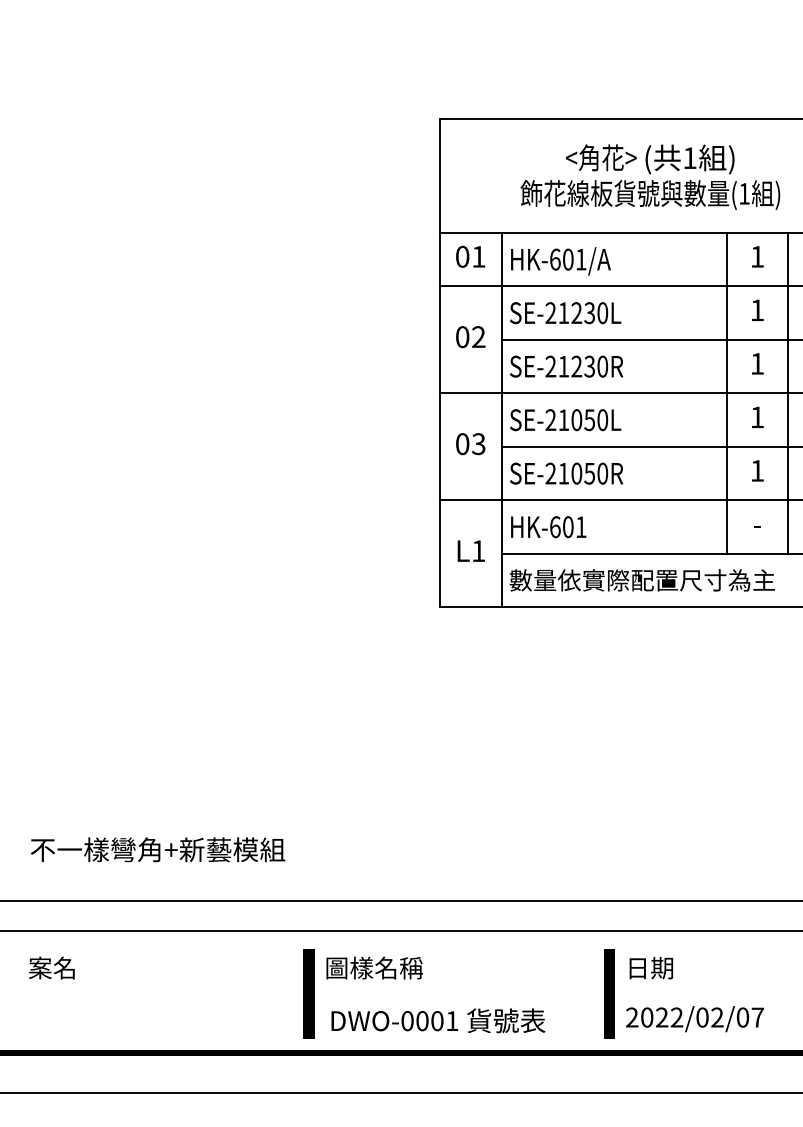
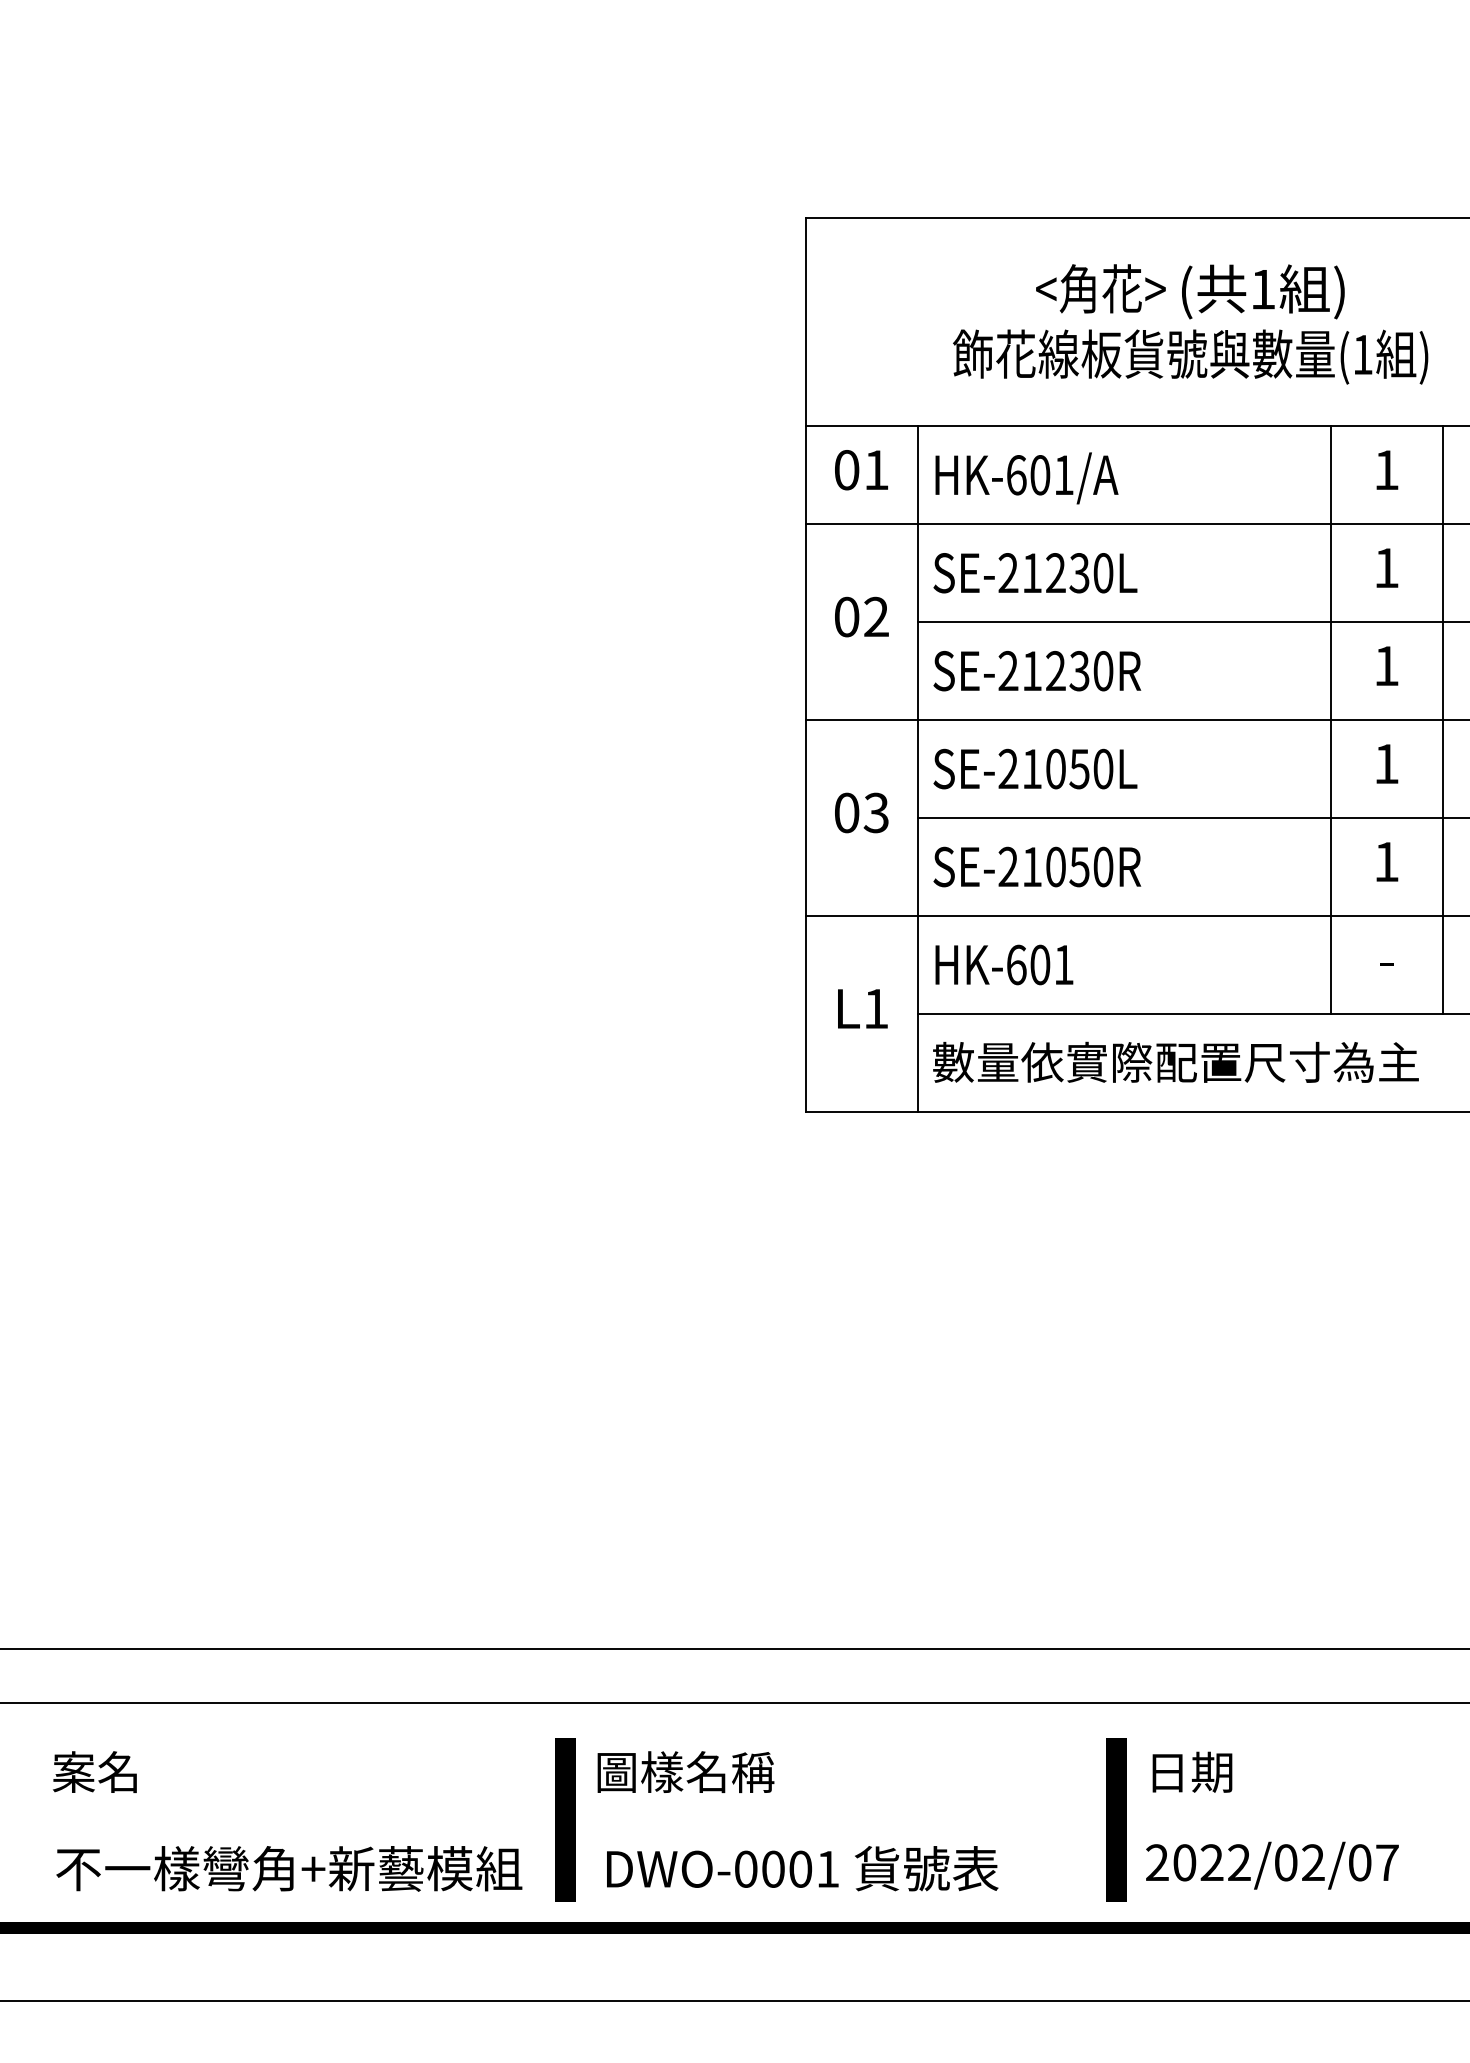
text: (158, 849) -> (290, 1868), moved

